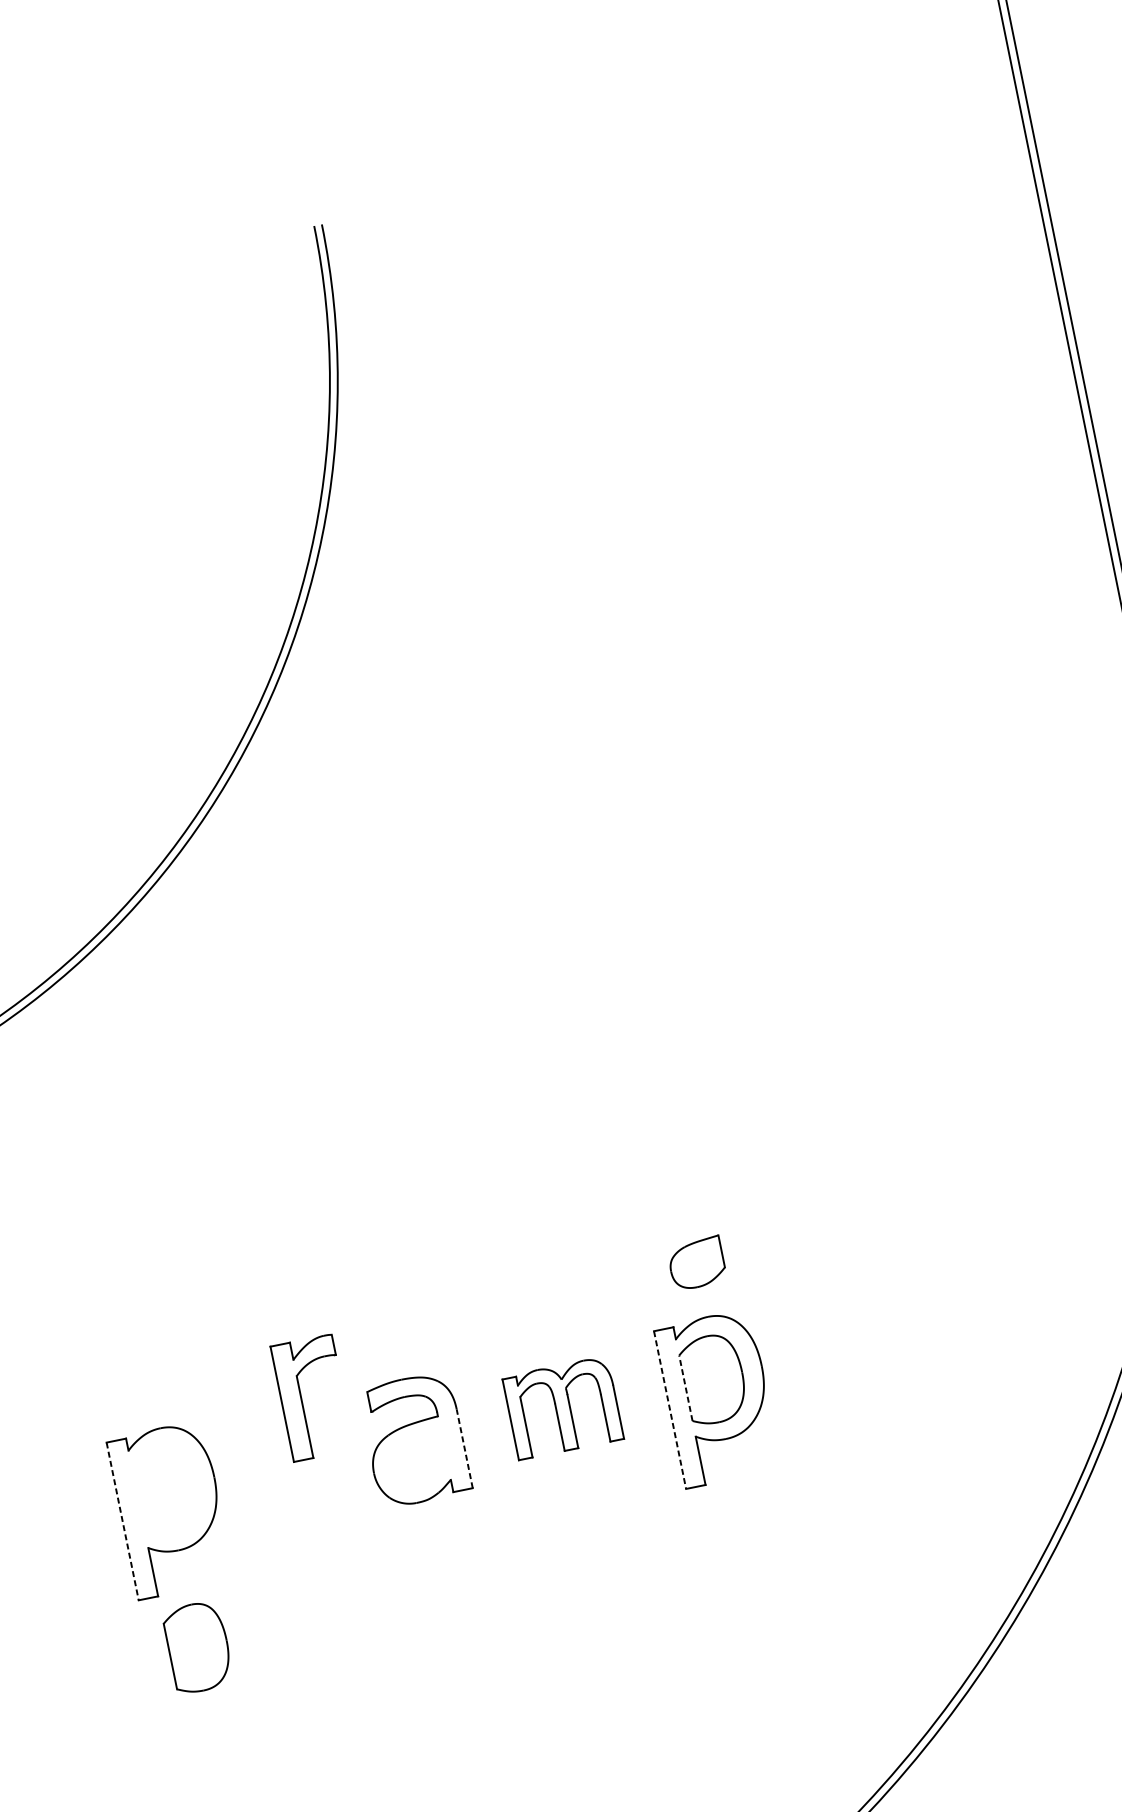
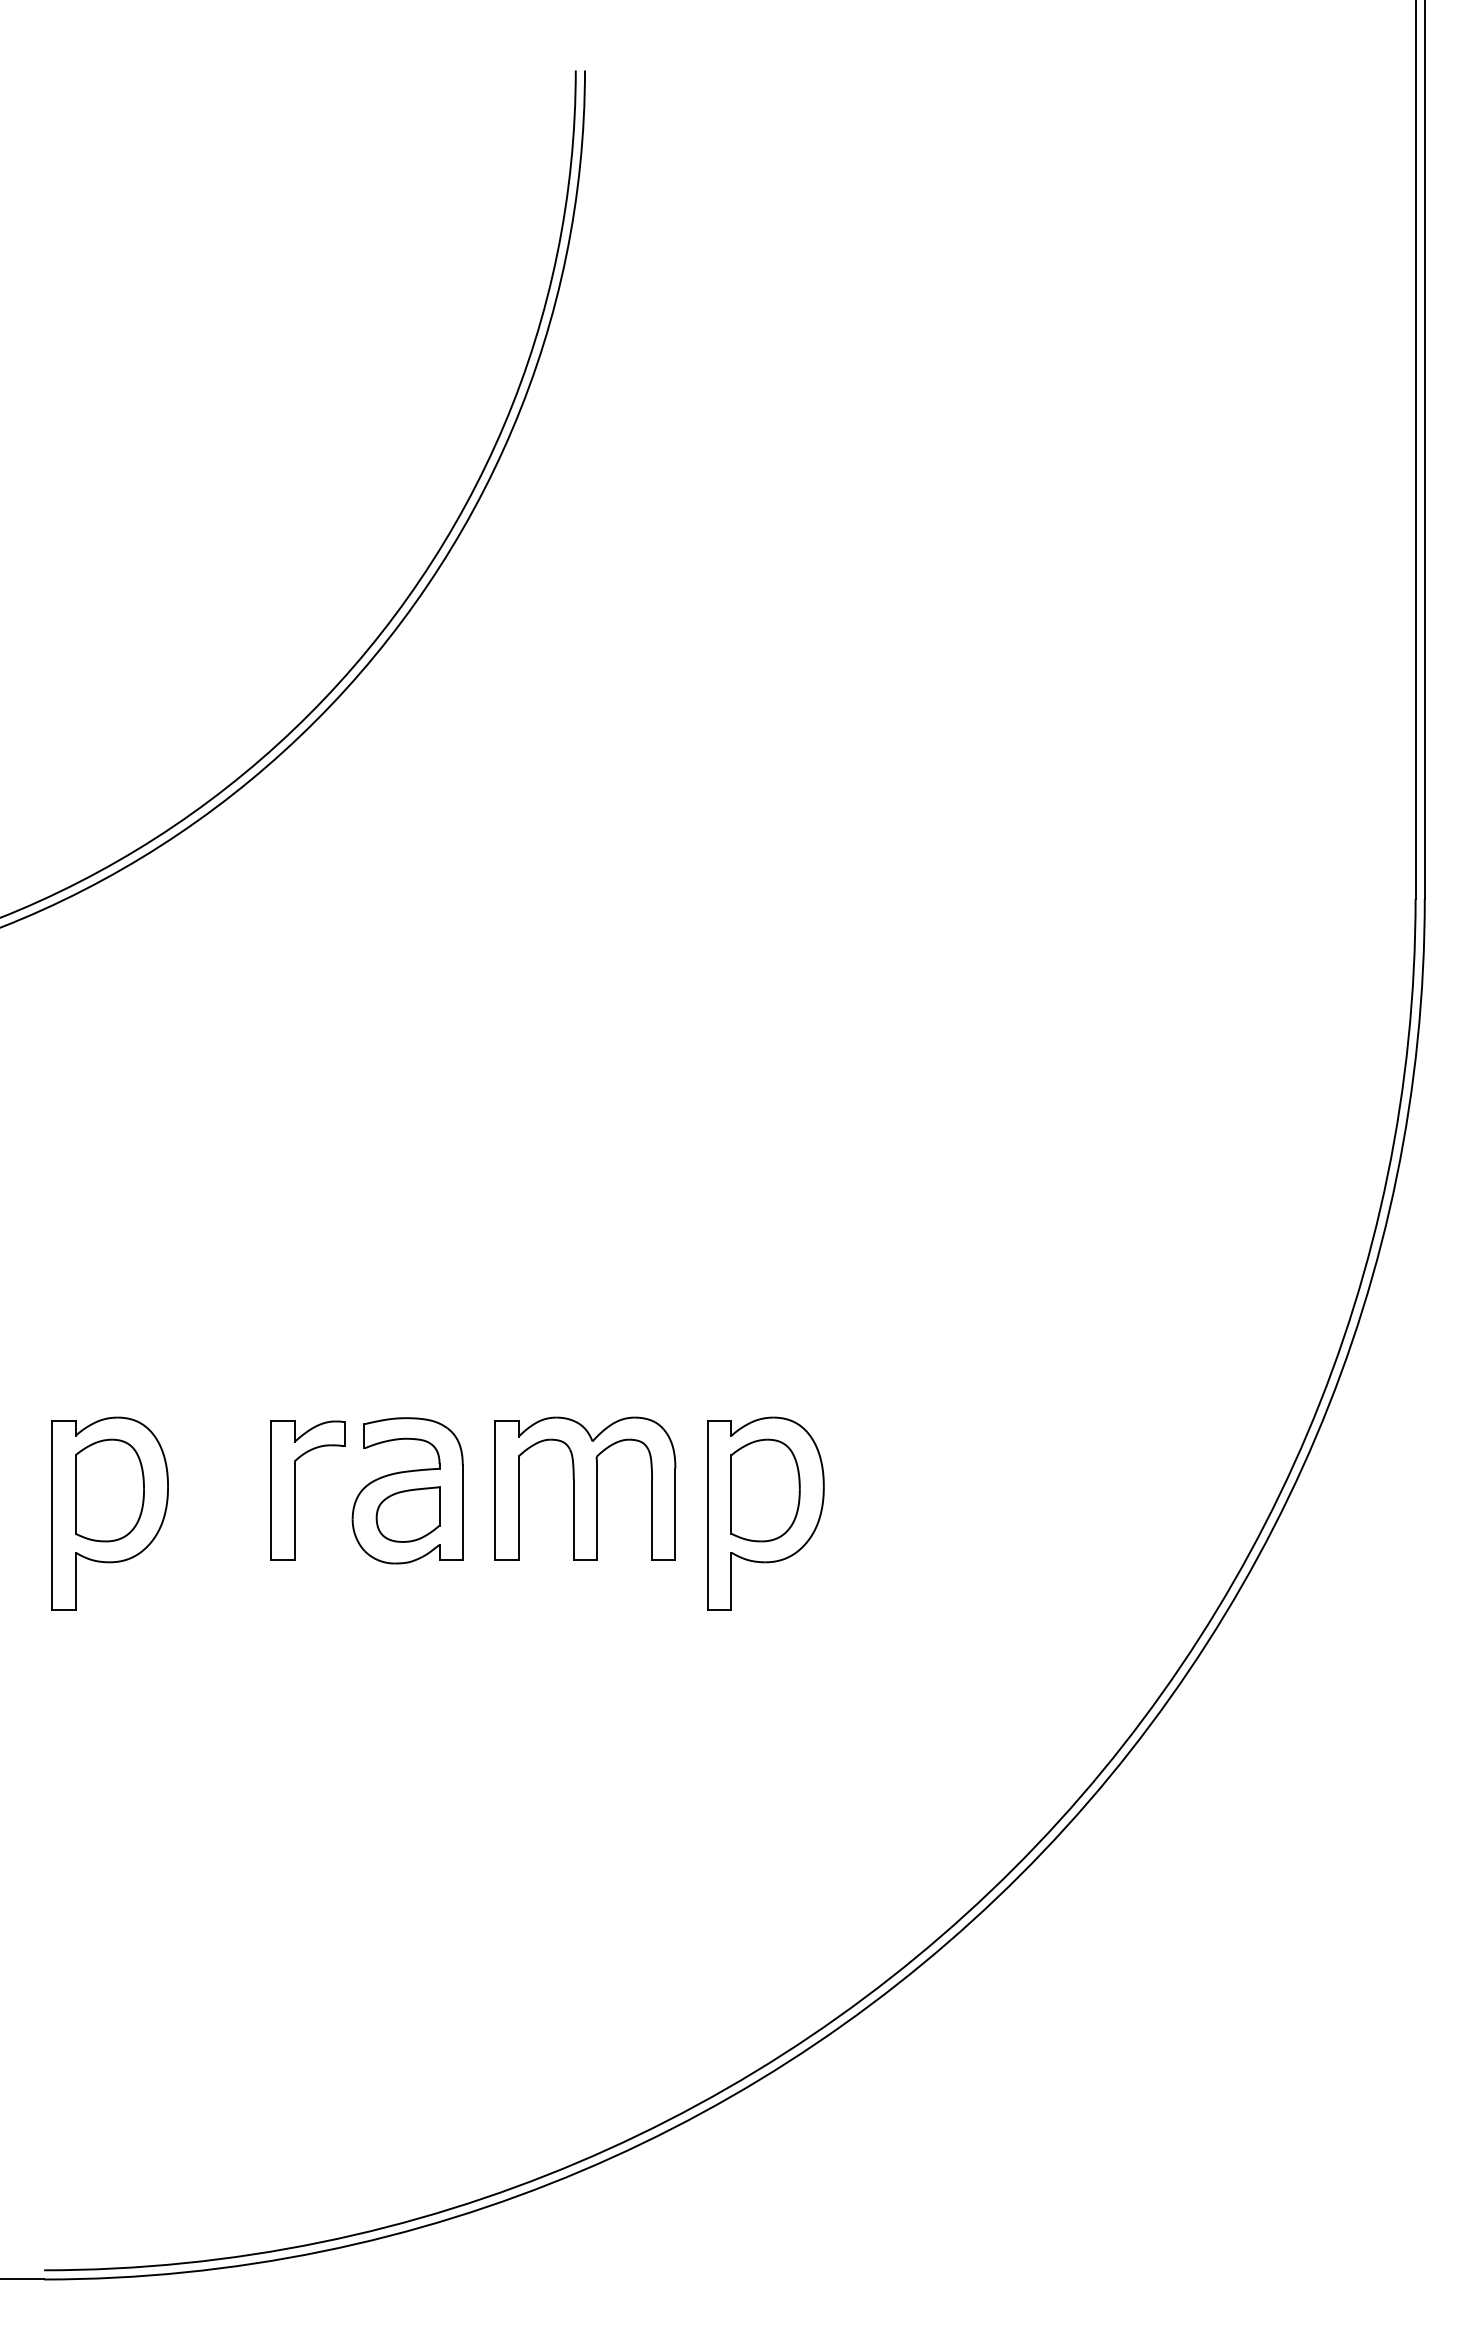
part: (696, 1263) -> (407, 1514), moved
line: (685, 1388) -> (731, 1494), dashed -> solid
part: (302, 1400) -> (295, 1490), moved
part: (563, 1407) -> (585, 1488), size x1.43
line: (670, 1410) -> (708, 1516), dashed -> solid
line: (464, 1448) -> (462, 1511), dashed -> solid
line: (122, 1521) -> (52, 1516), dashed -> solid
part: (198, 1647) -> (109, 1490), moved

